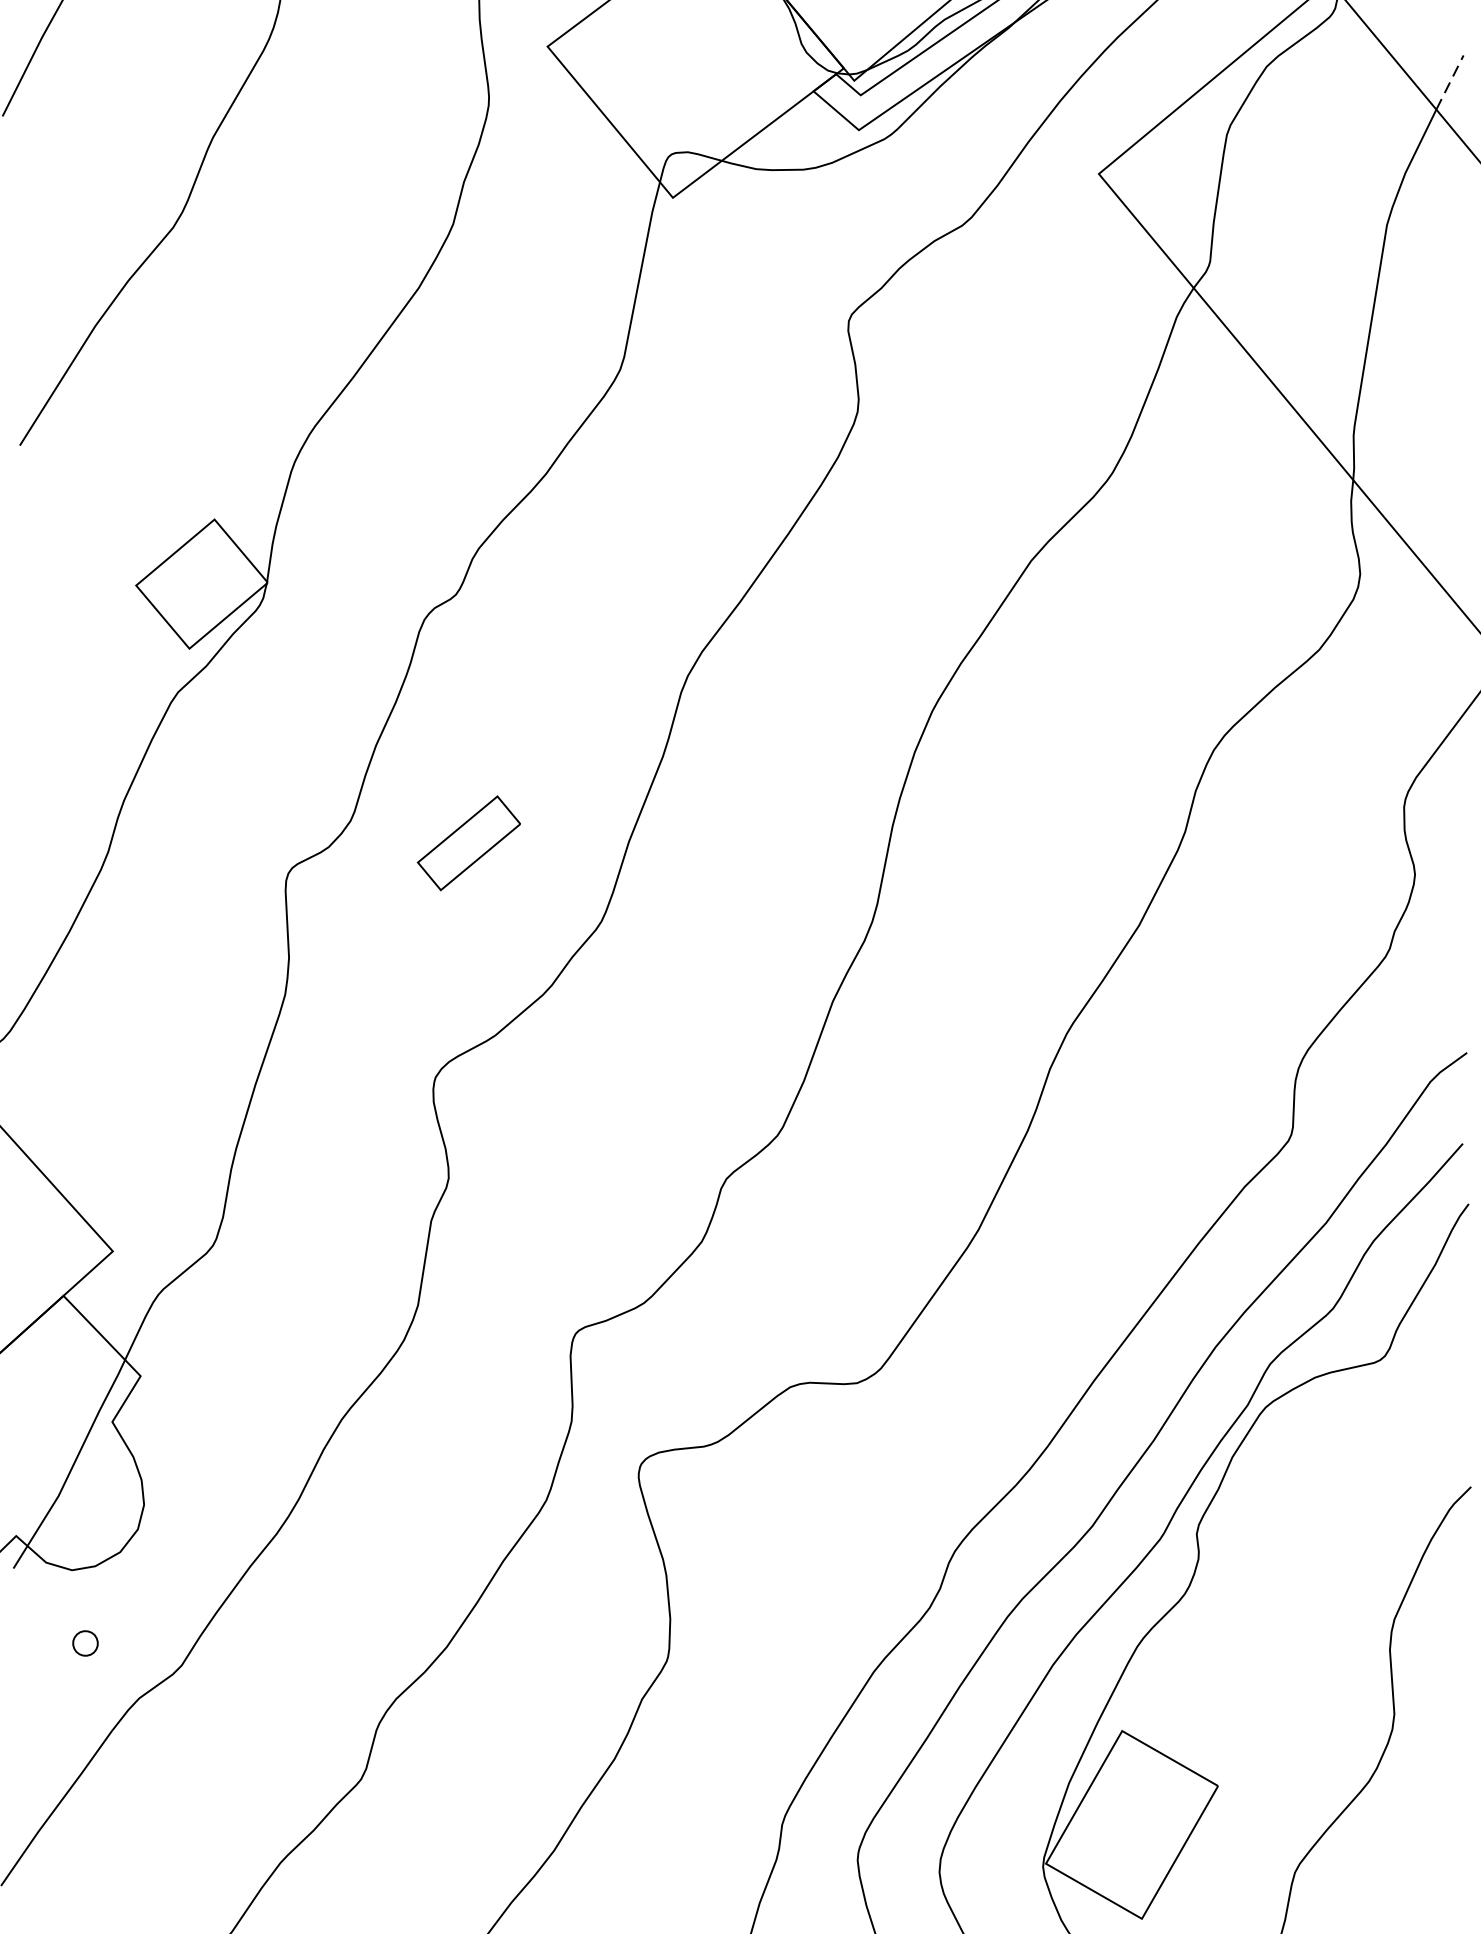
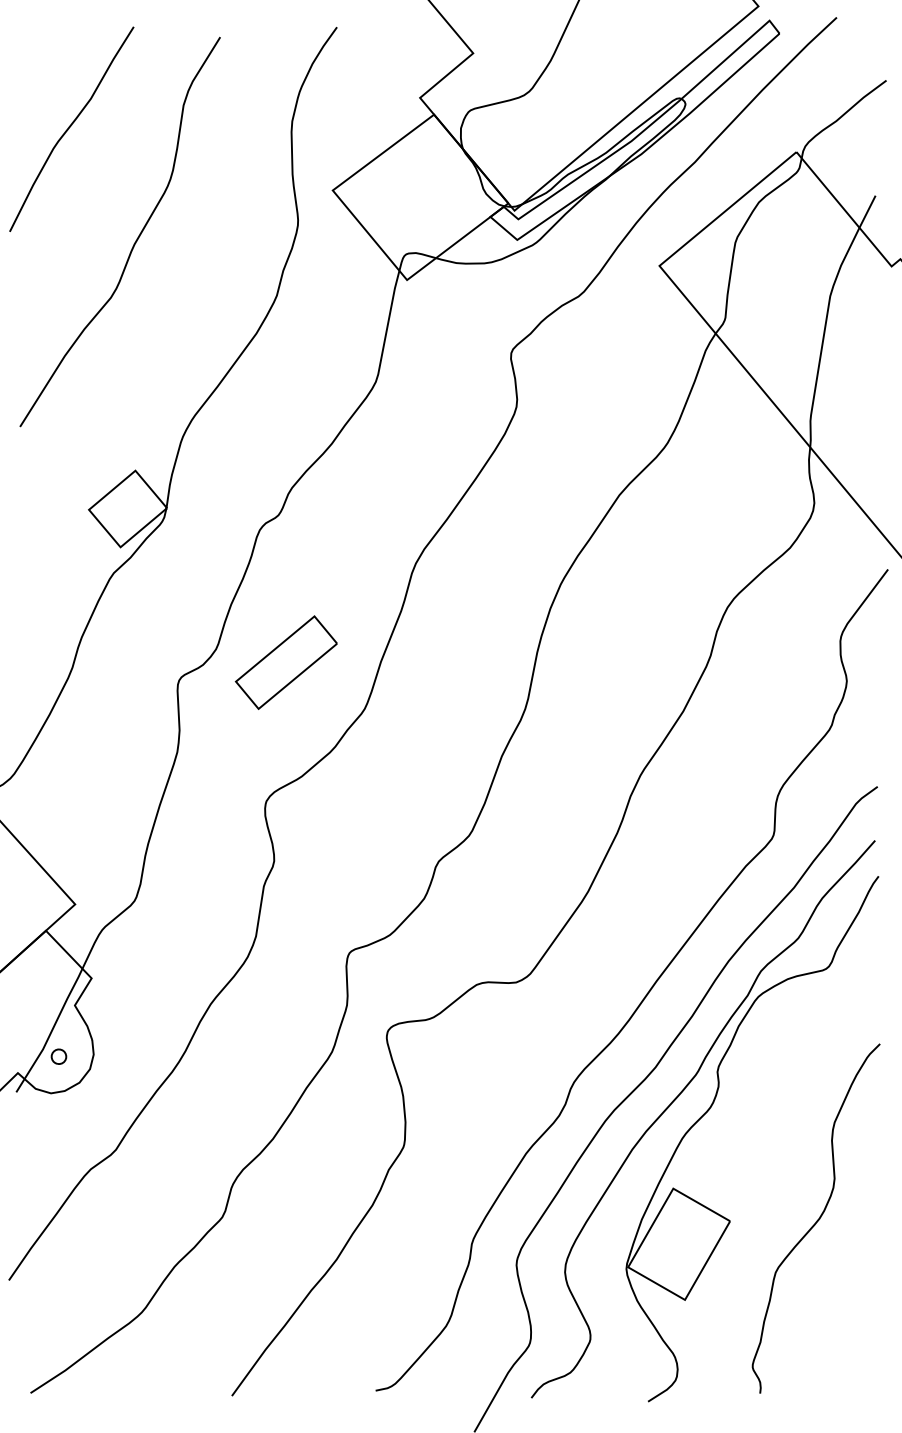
line: (1449, 82) -> (867, 211), dashed -> solid
part: (467, 843) -> (285, 662), size x1.67
part: (84, 1643) -> (58, 1056), moved

